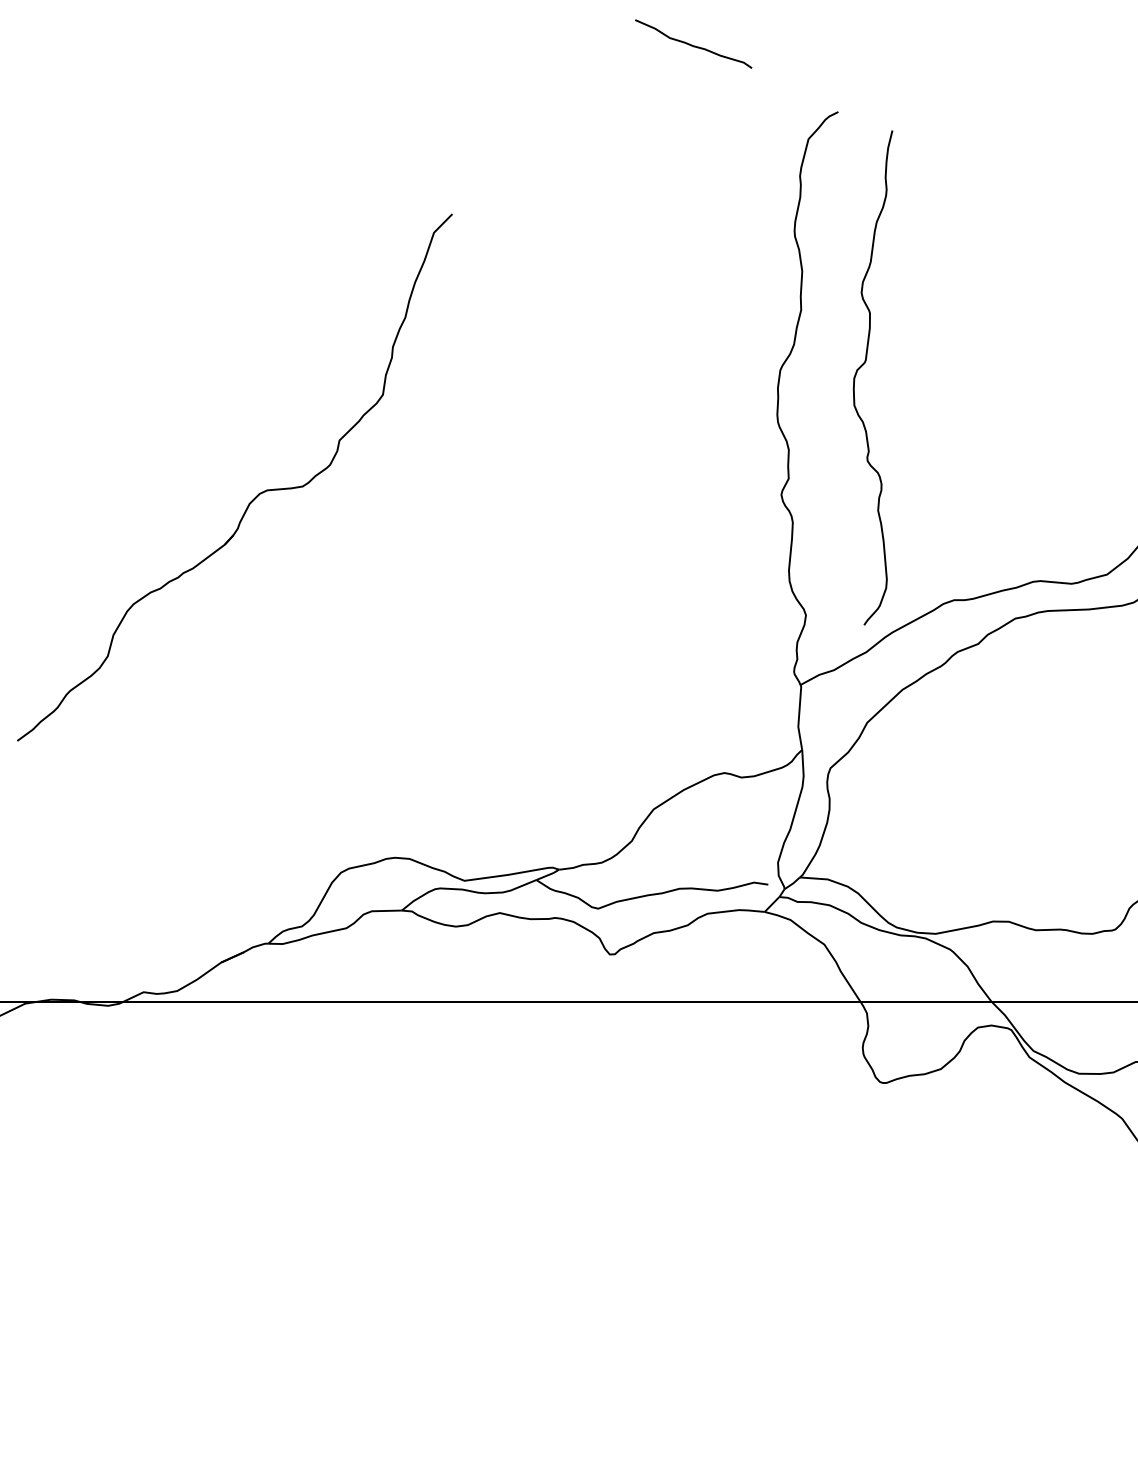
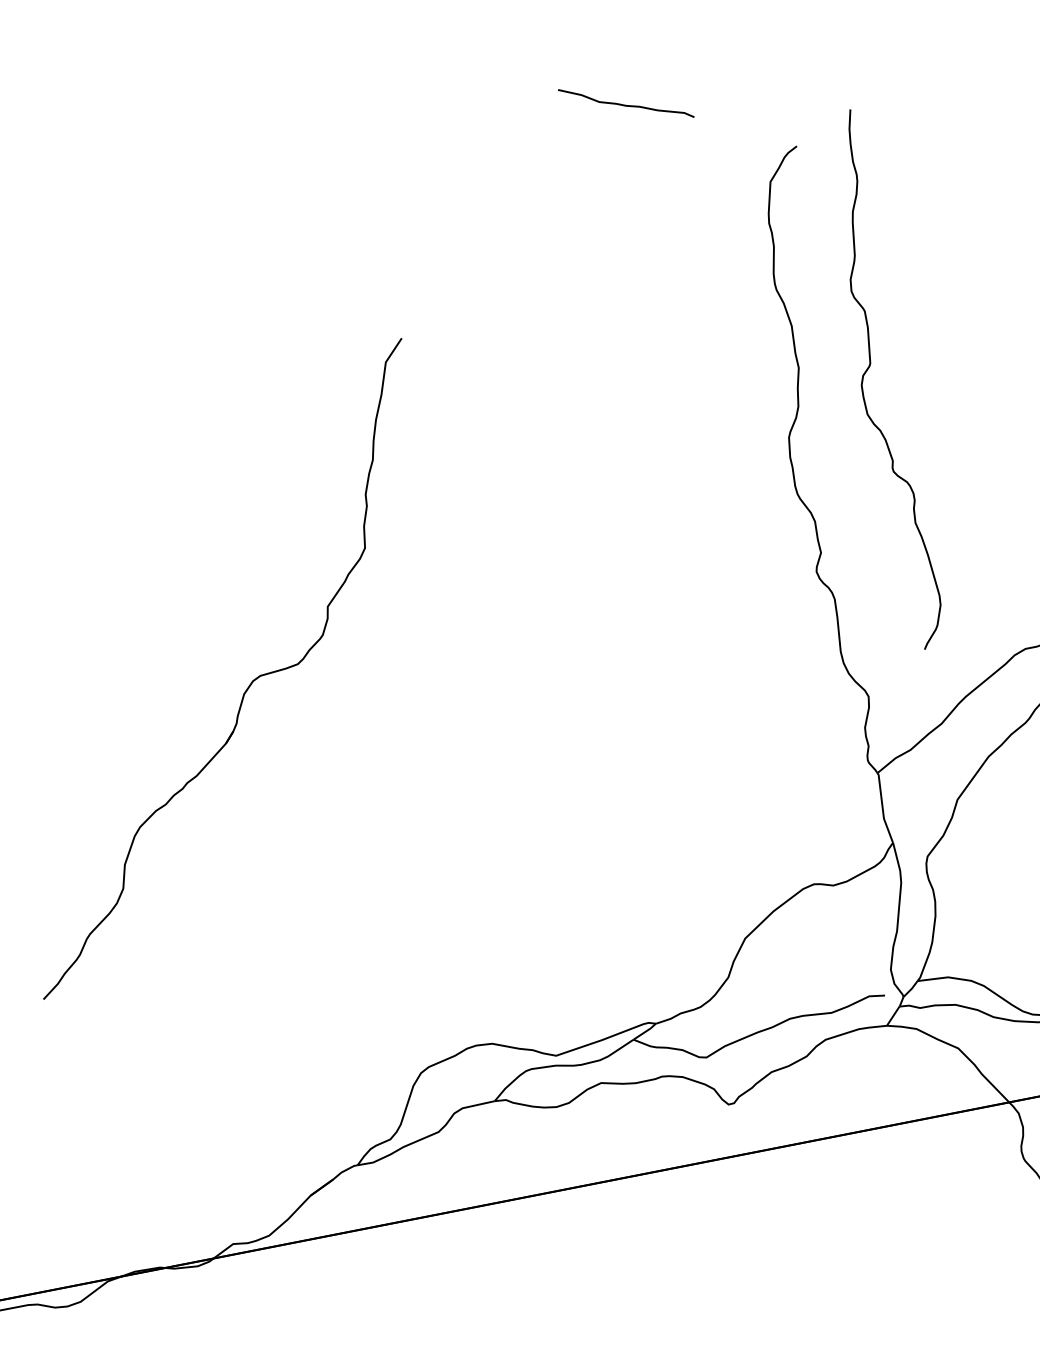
curve: (862, 366) -> (868, 370), moved

